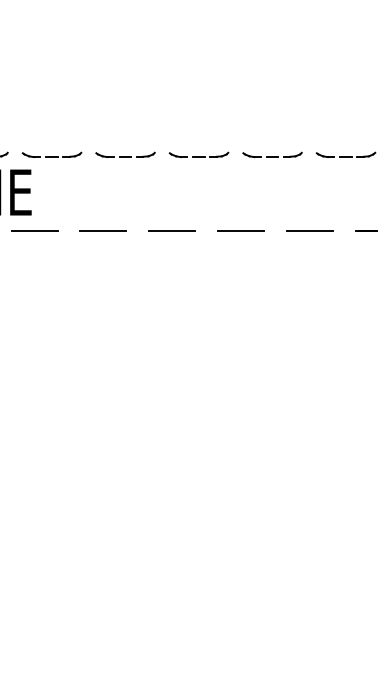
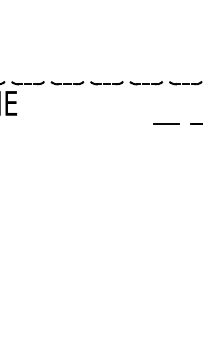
line: (34, 231) -> (18, 124), removed
line: (103, 231) -> (55, 124), removed
line: (172, 231) -> (92, 124), removed
line: (241, 231) -> (129, 124), removed

